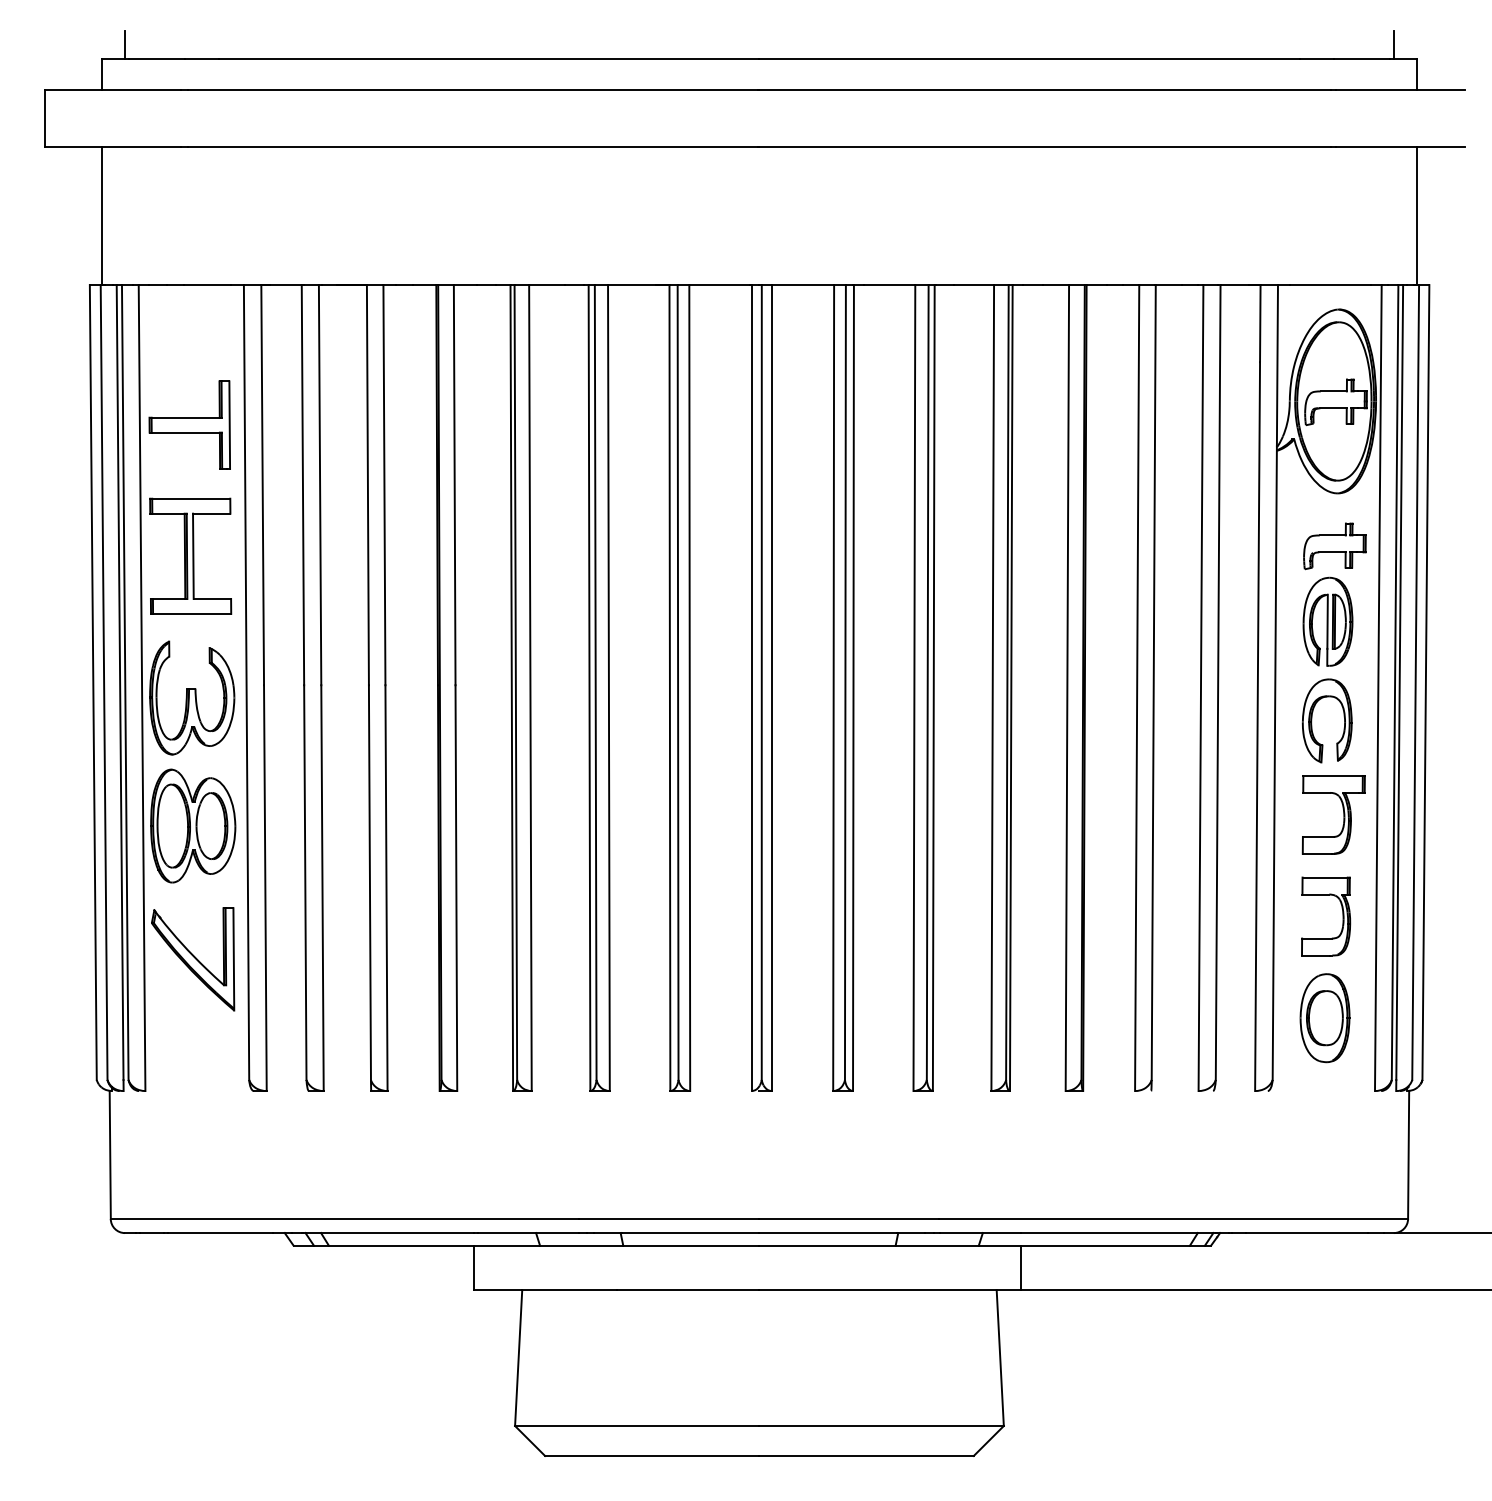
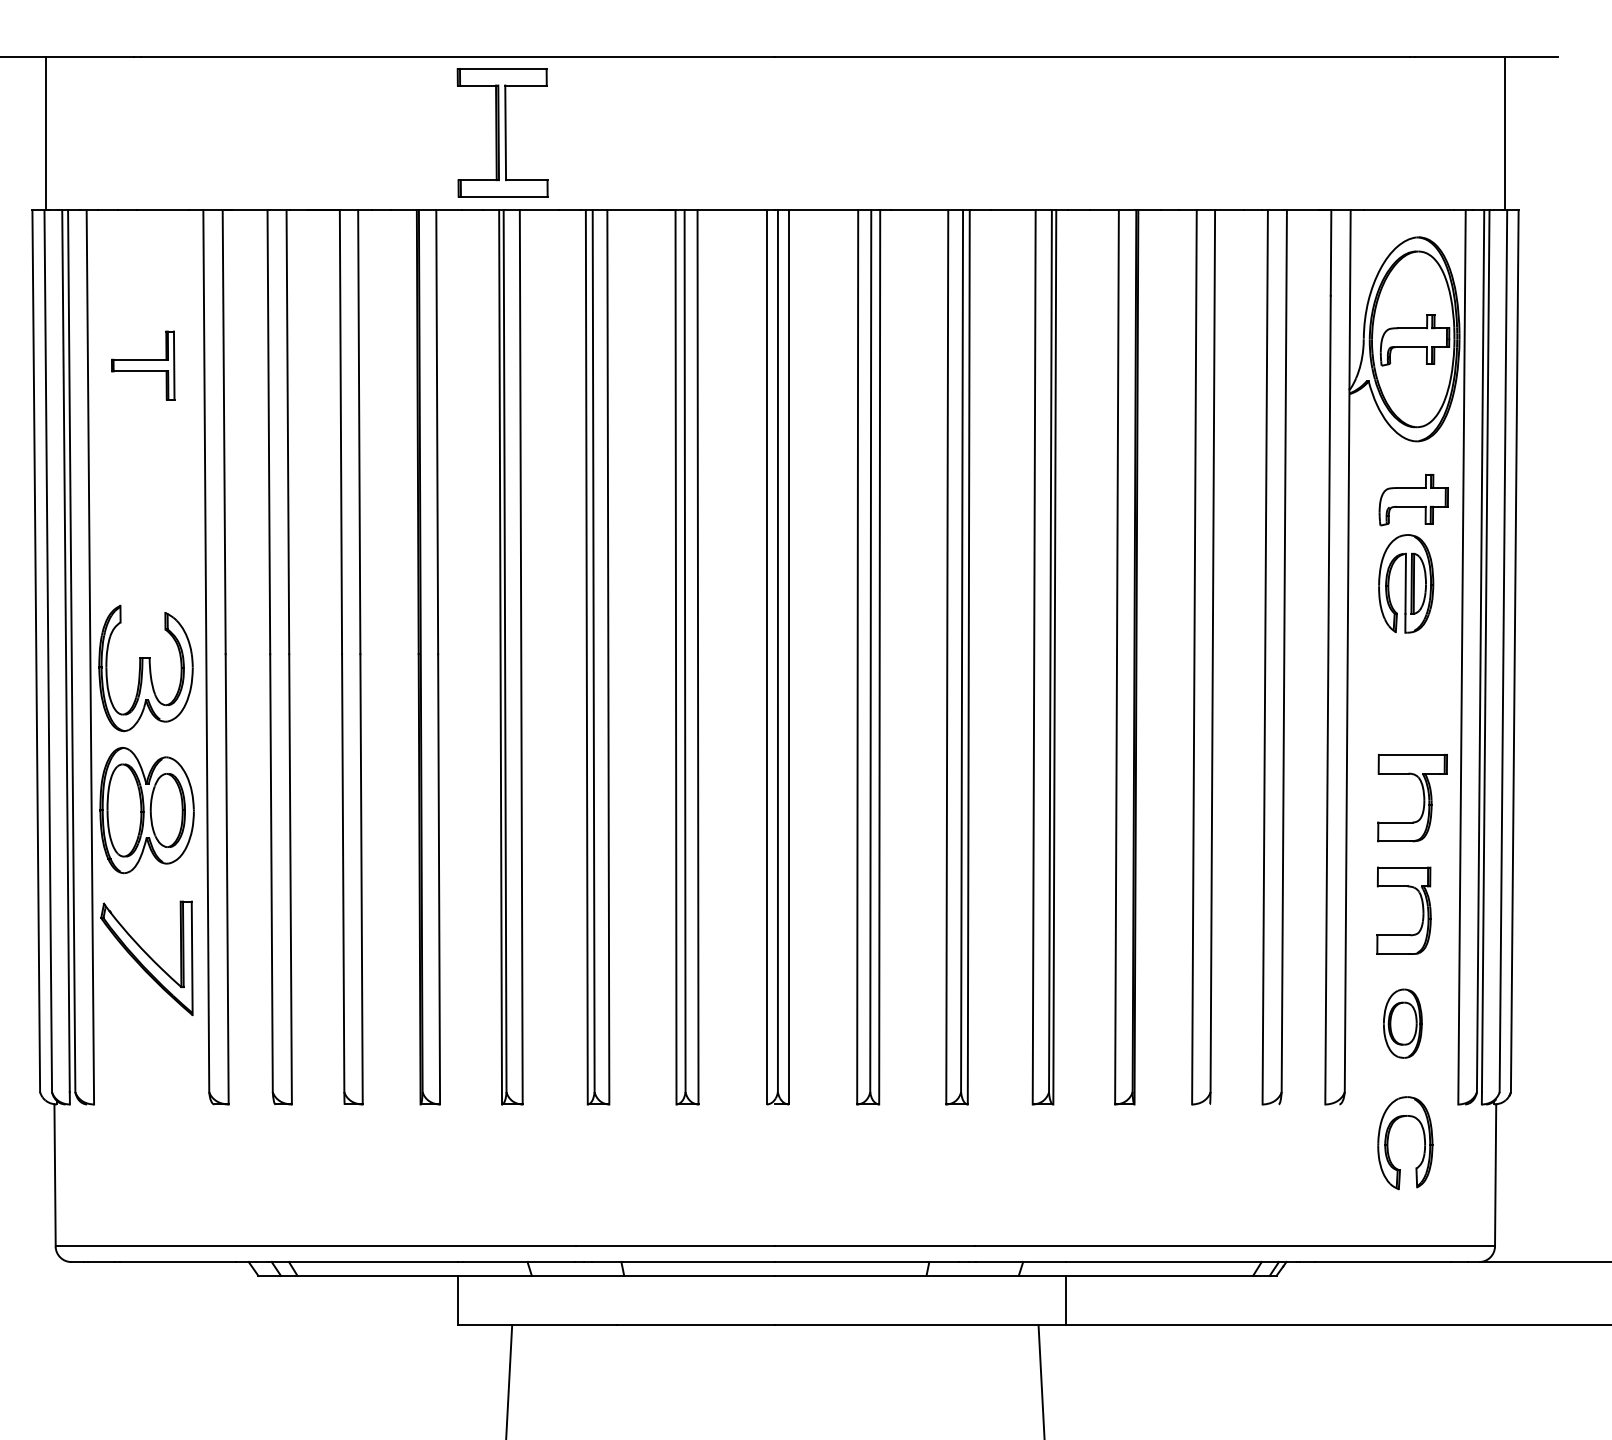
part: (189, 424) -> (142, 364), size x0.7
part: (190, 555) -> (502, 131), moved
part: (1312, 720) -> (1388, 1142), moved
part: (1324, 1018) -> (1402, 1023), size x0.7

